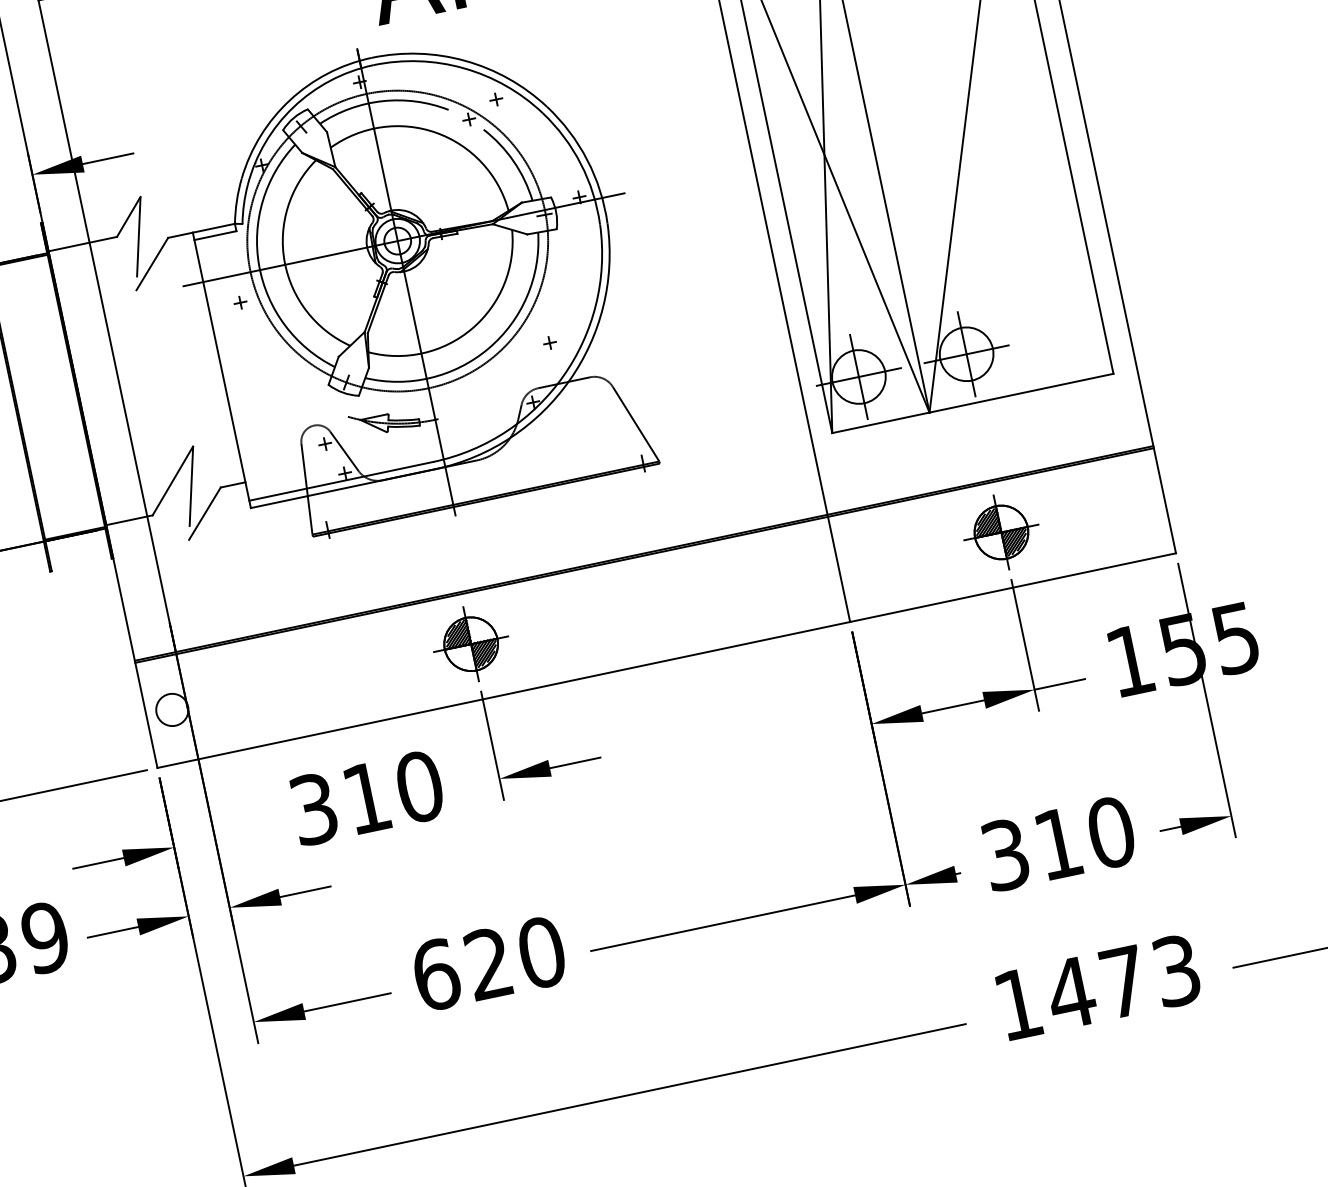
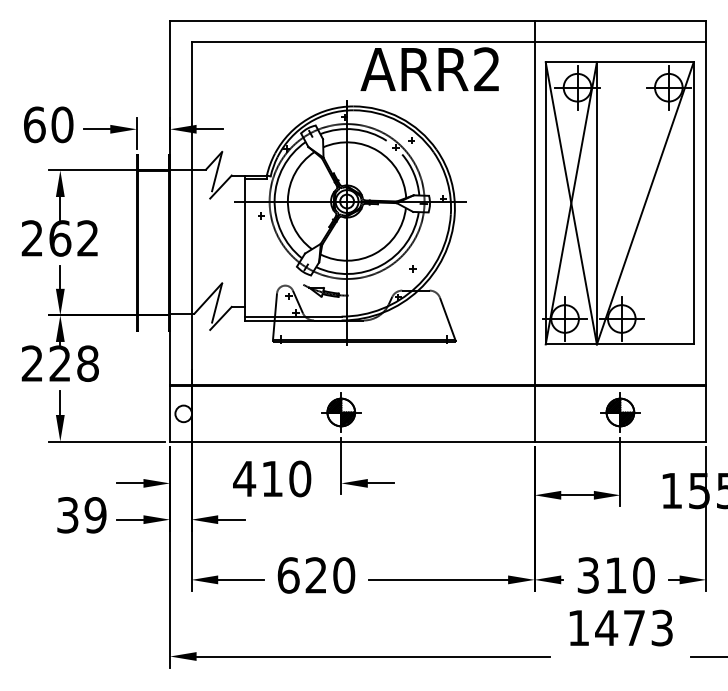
line: (1059, 684) -> (633, 495), removed
text: (313, 808) -> (244, 478), 310 -> 410
text: (1097, 986) -> (620, 627), moved

